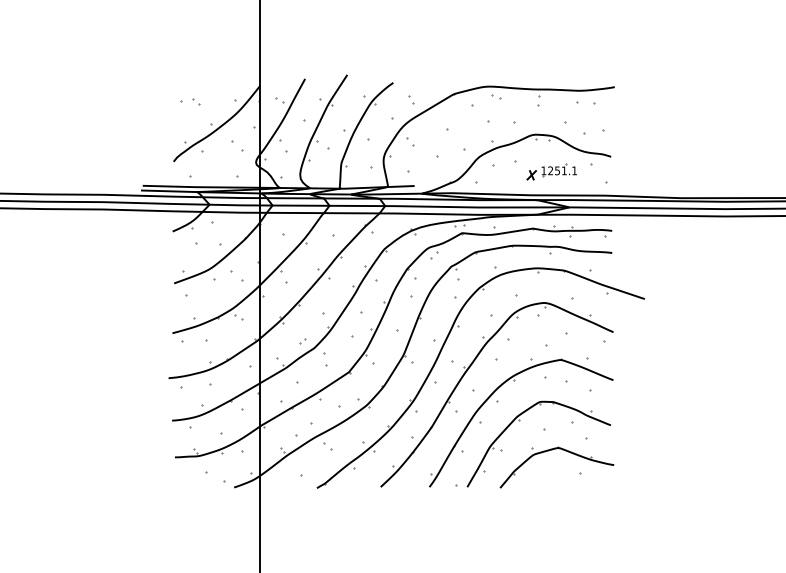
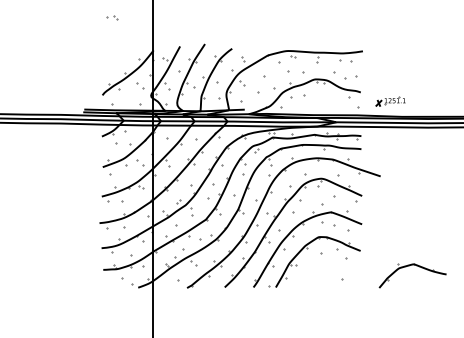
part: (190, 101) -> (112, 17), moved
part: (551, 172) -> (390, 101), moved
part: (551, 451) -> (409, 266), moved

